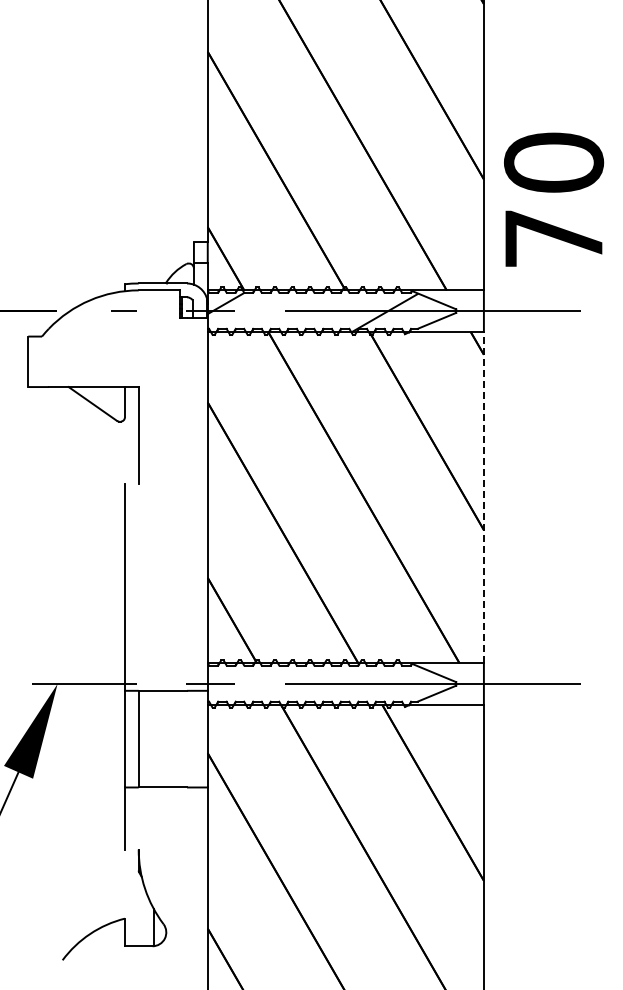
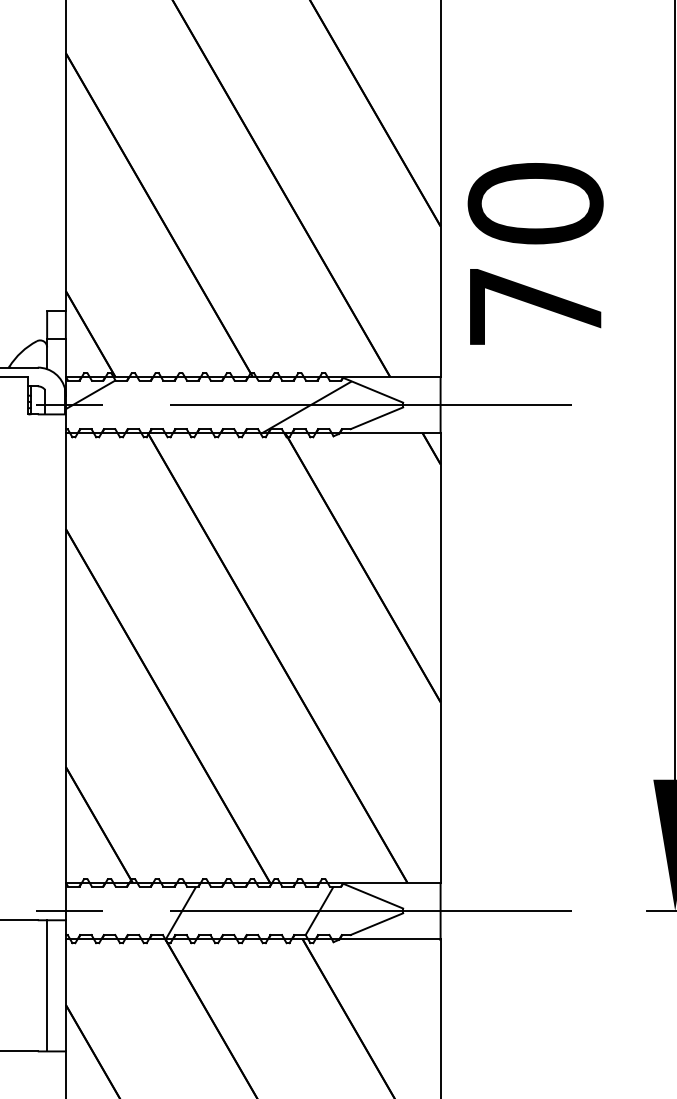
line: (483, 497) -> (440, 657), dashed -> solid
hatch: (343, 685) -> (250, 913), added
line: (193, 738) -> (46, 984), added

